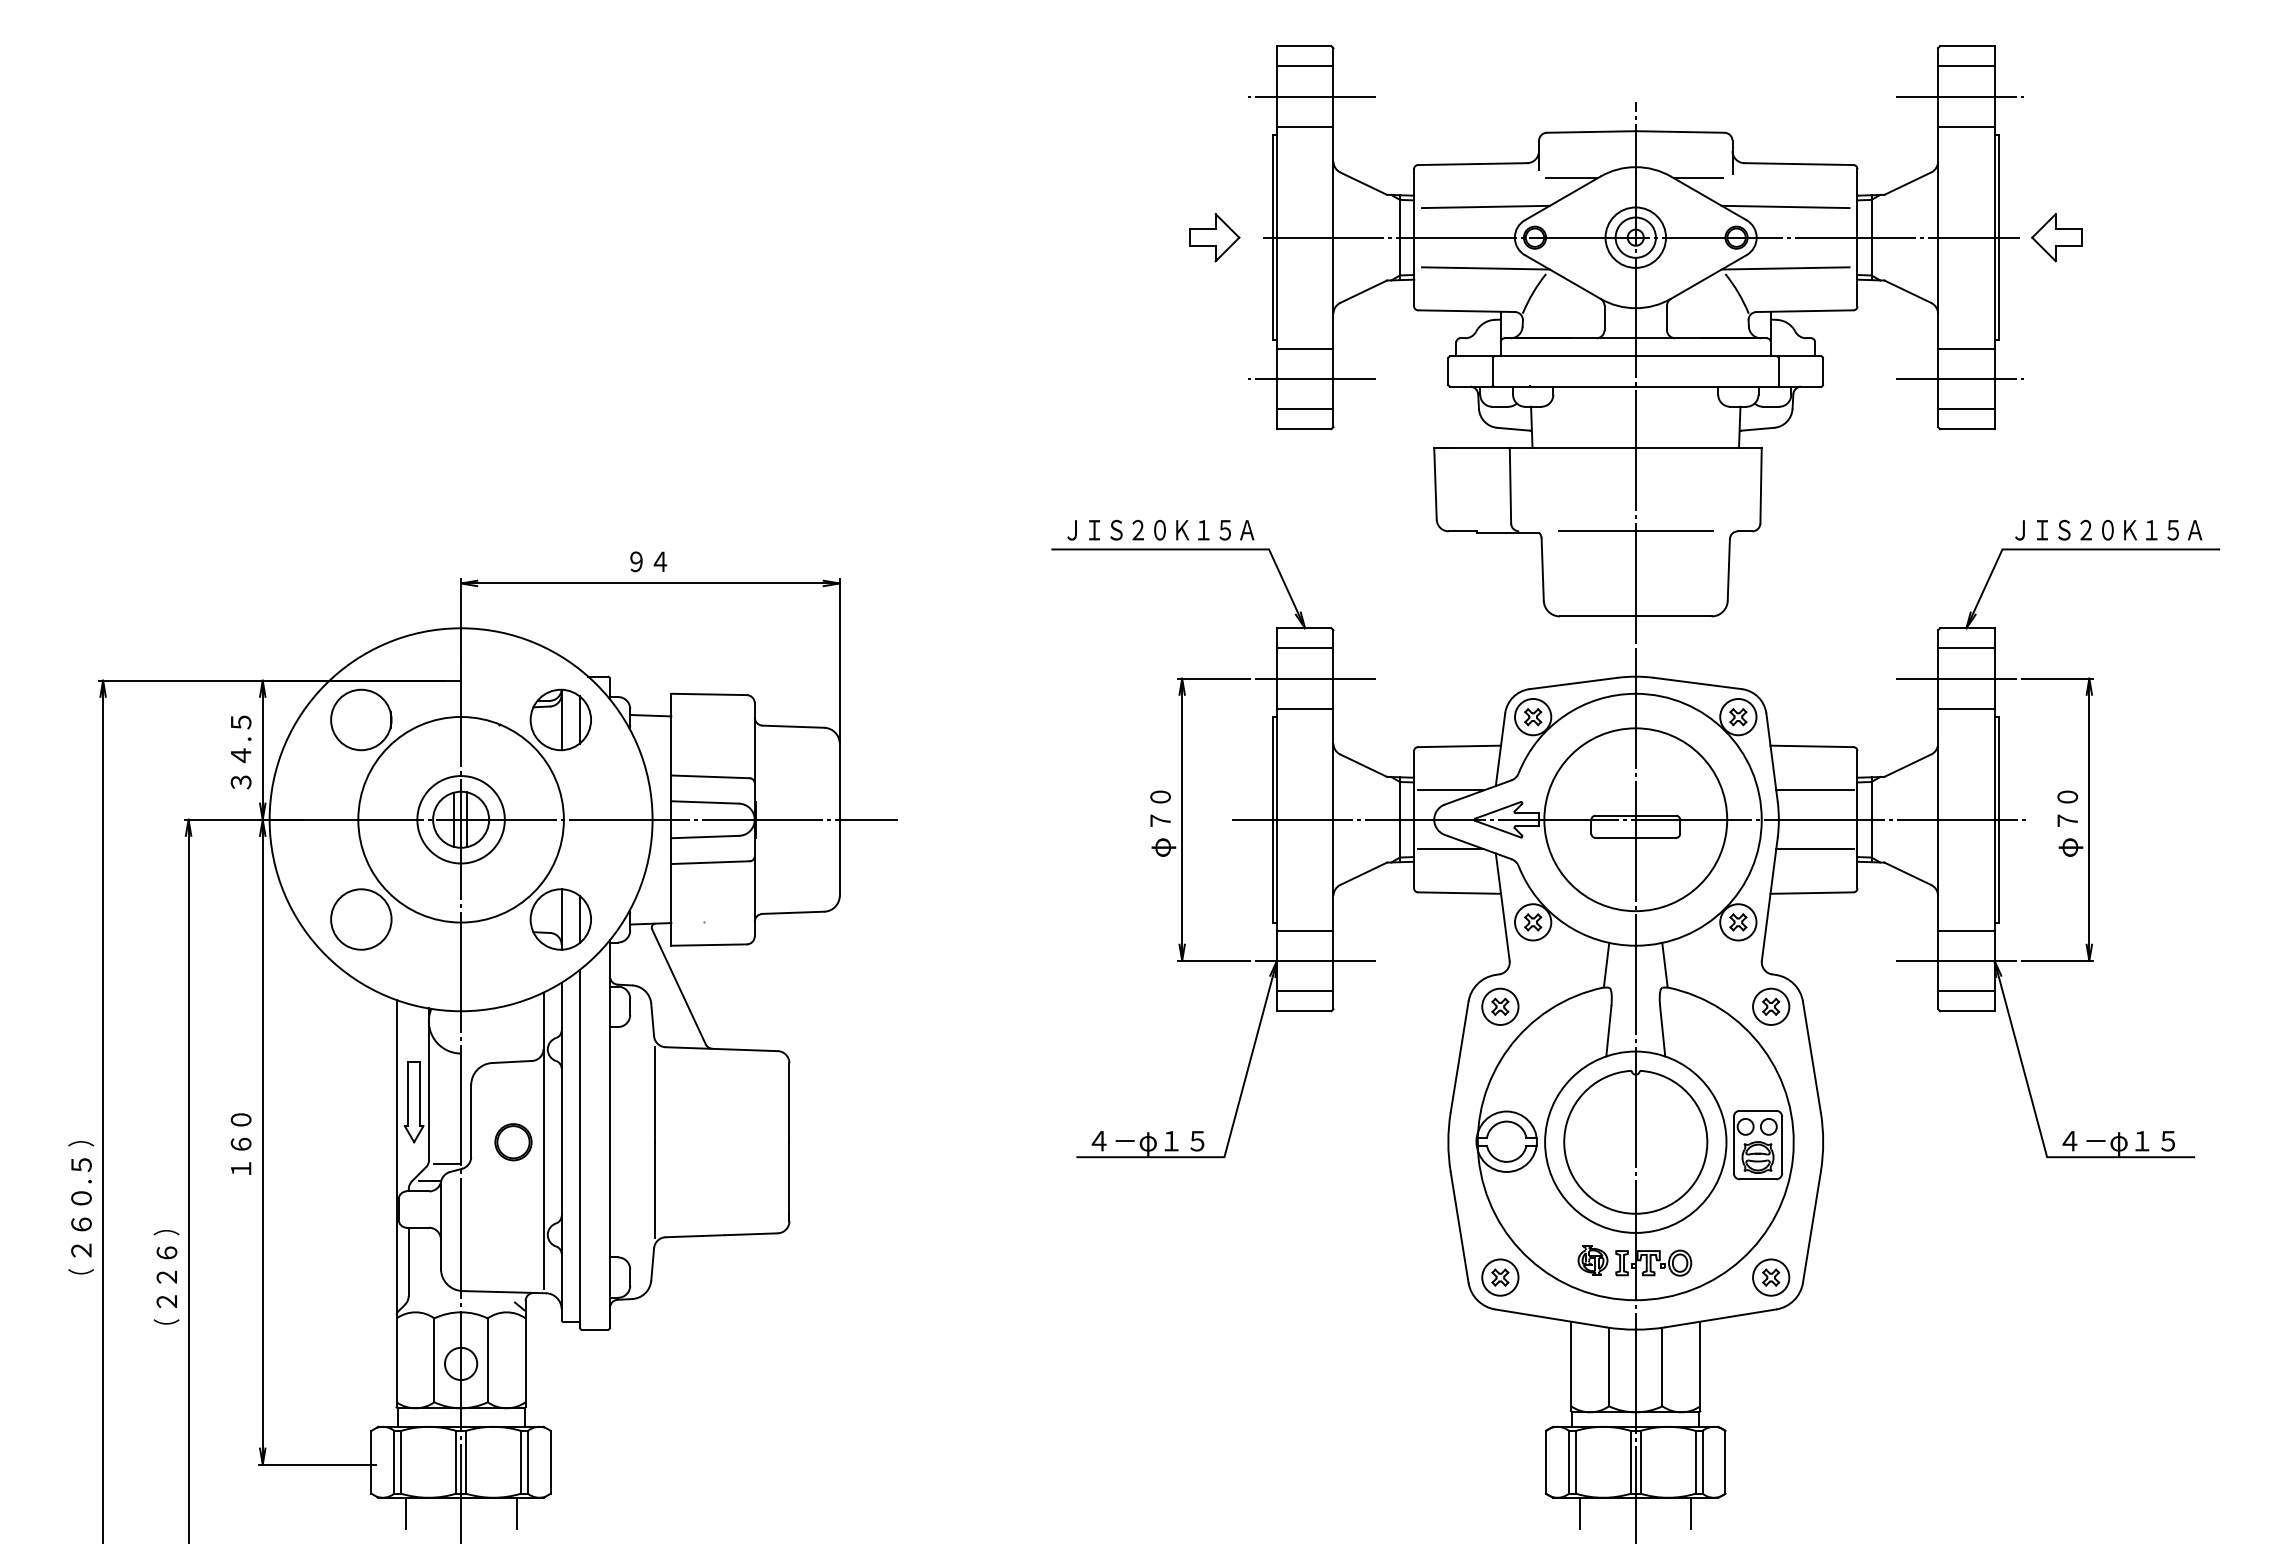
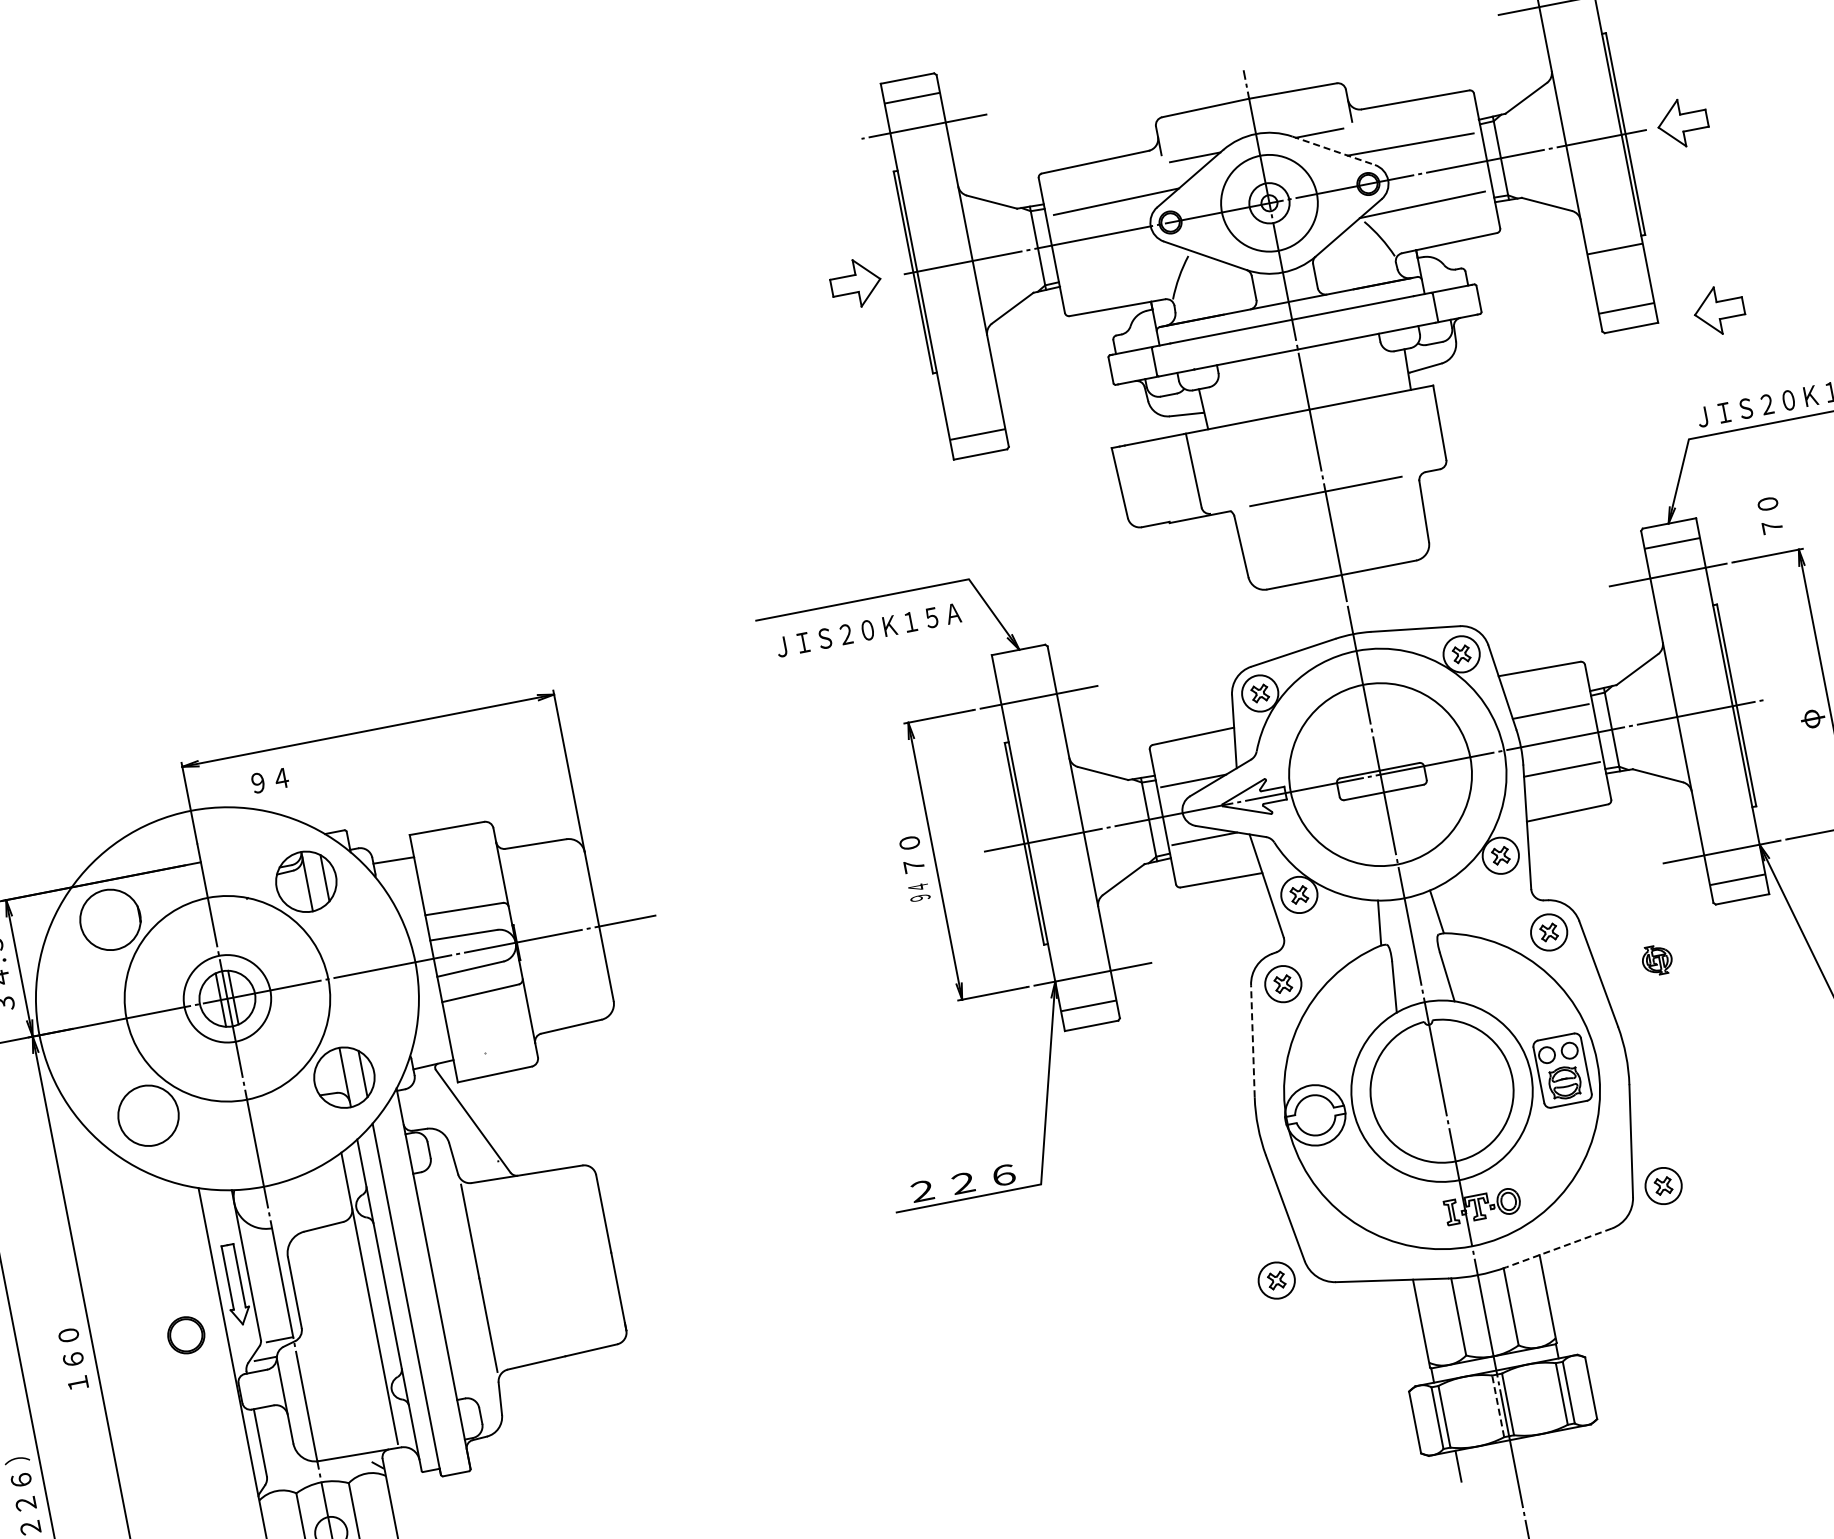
line: (1305, 126) -> (924, 157), removed
line: (1966, 126) -> (1572, 31), removed
line: (1708, 198) -> (1333, 150), solid -> dashed
circle: (1635, 237) -> (1269, 203), size x1.6
line: (1485, 268) -> (1127, 262), removed
line: (1305, 348) -> (966, 375), removed
line: (1311, 378) -> (978, 403), removed
line: (1959, 378) -> (1614, 279), removed
part: (2056, 428) -> (1718, 310), added
text: (1160, 529) -> (868, 629), moved
text: (648, 561) -> (269, 780), moved
line: (1305, 648) -> (1023, 669), removed
line: (1305, 708) -> (1035, 728), removed
line: (1966, 708) -> (1683, 602), removed
text: (2067, 808) -> (1769, 515), moved
text: (1163, 847) -> (922, 892), φ -> ９４
line: (1305, 930) -> (1077, 946), removed
line: (1966, 930) -> (1726, 820), removed
line: (1459, 1056) -> (1252, 1040), solid -> dashed
part: (513, 1142) -> (186, 1335), moved
text: (1147, 1143) -> (963, 1185), ４－φ１５ -> ２２６
part: (1592, 1260) -> (1656, 960), moved
part: (1500, 1277) -> (1276, 1280), moved
part: (1771, 1277) -> (1663, 1185), moved
line: (1720, 1318) -> (1558, 1248), solid -> dashed
line: (1630, 1461) -> (1497, 1405), solid -> dashed
line: (1691, 1513) -> (1567, 1445), removed

